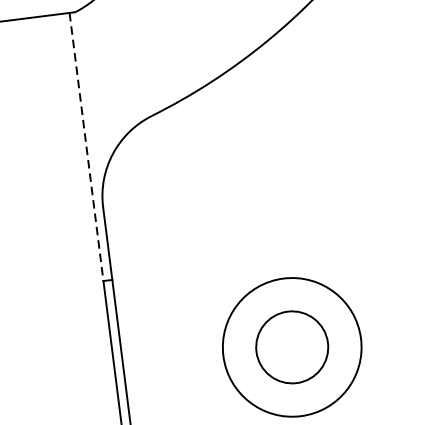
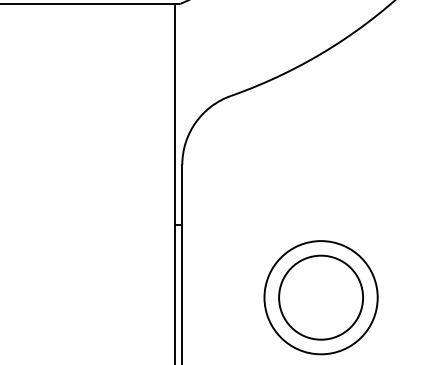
line: (87, 147) -> (175, 114), dashed -> solid
circle: (292, 347) -> (321, 297), size x1.43

